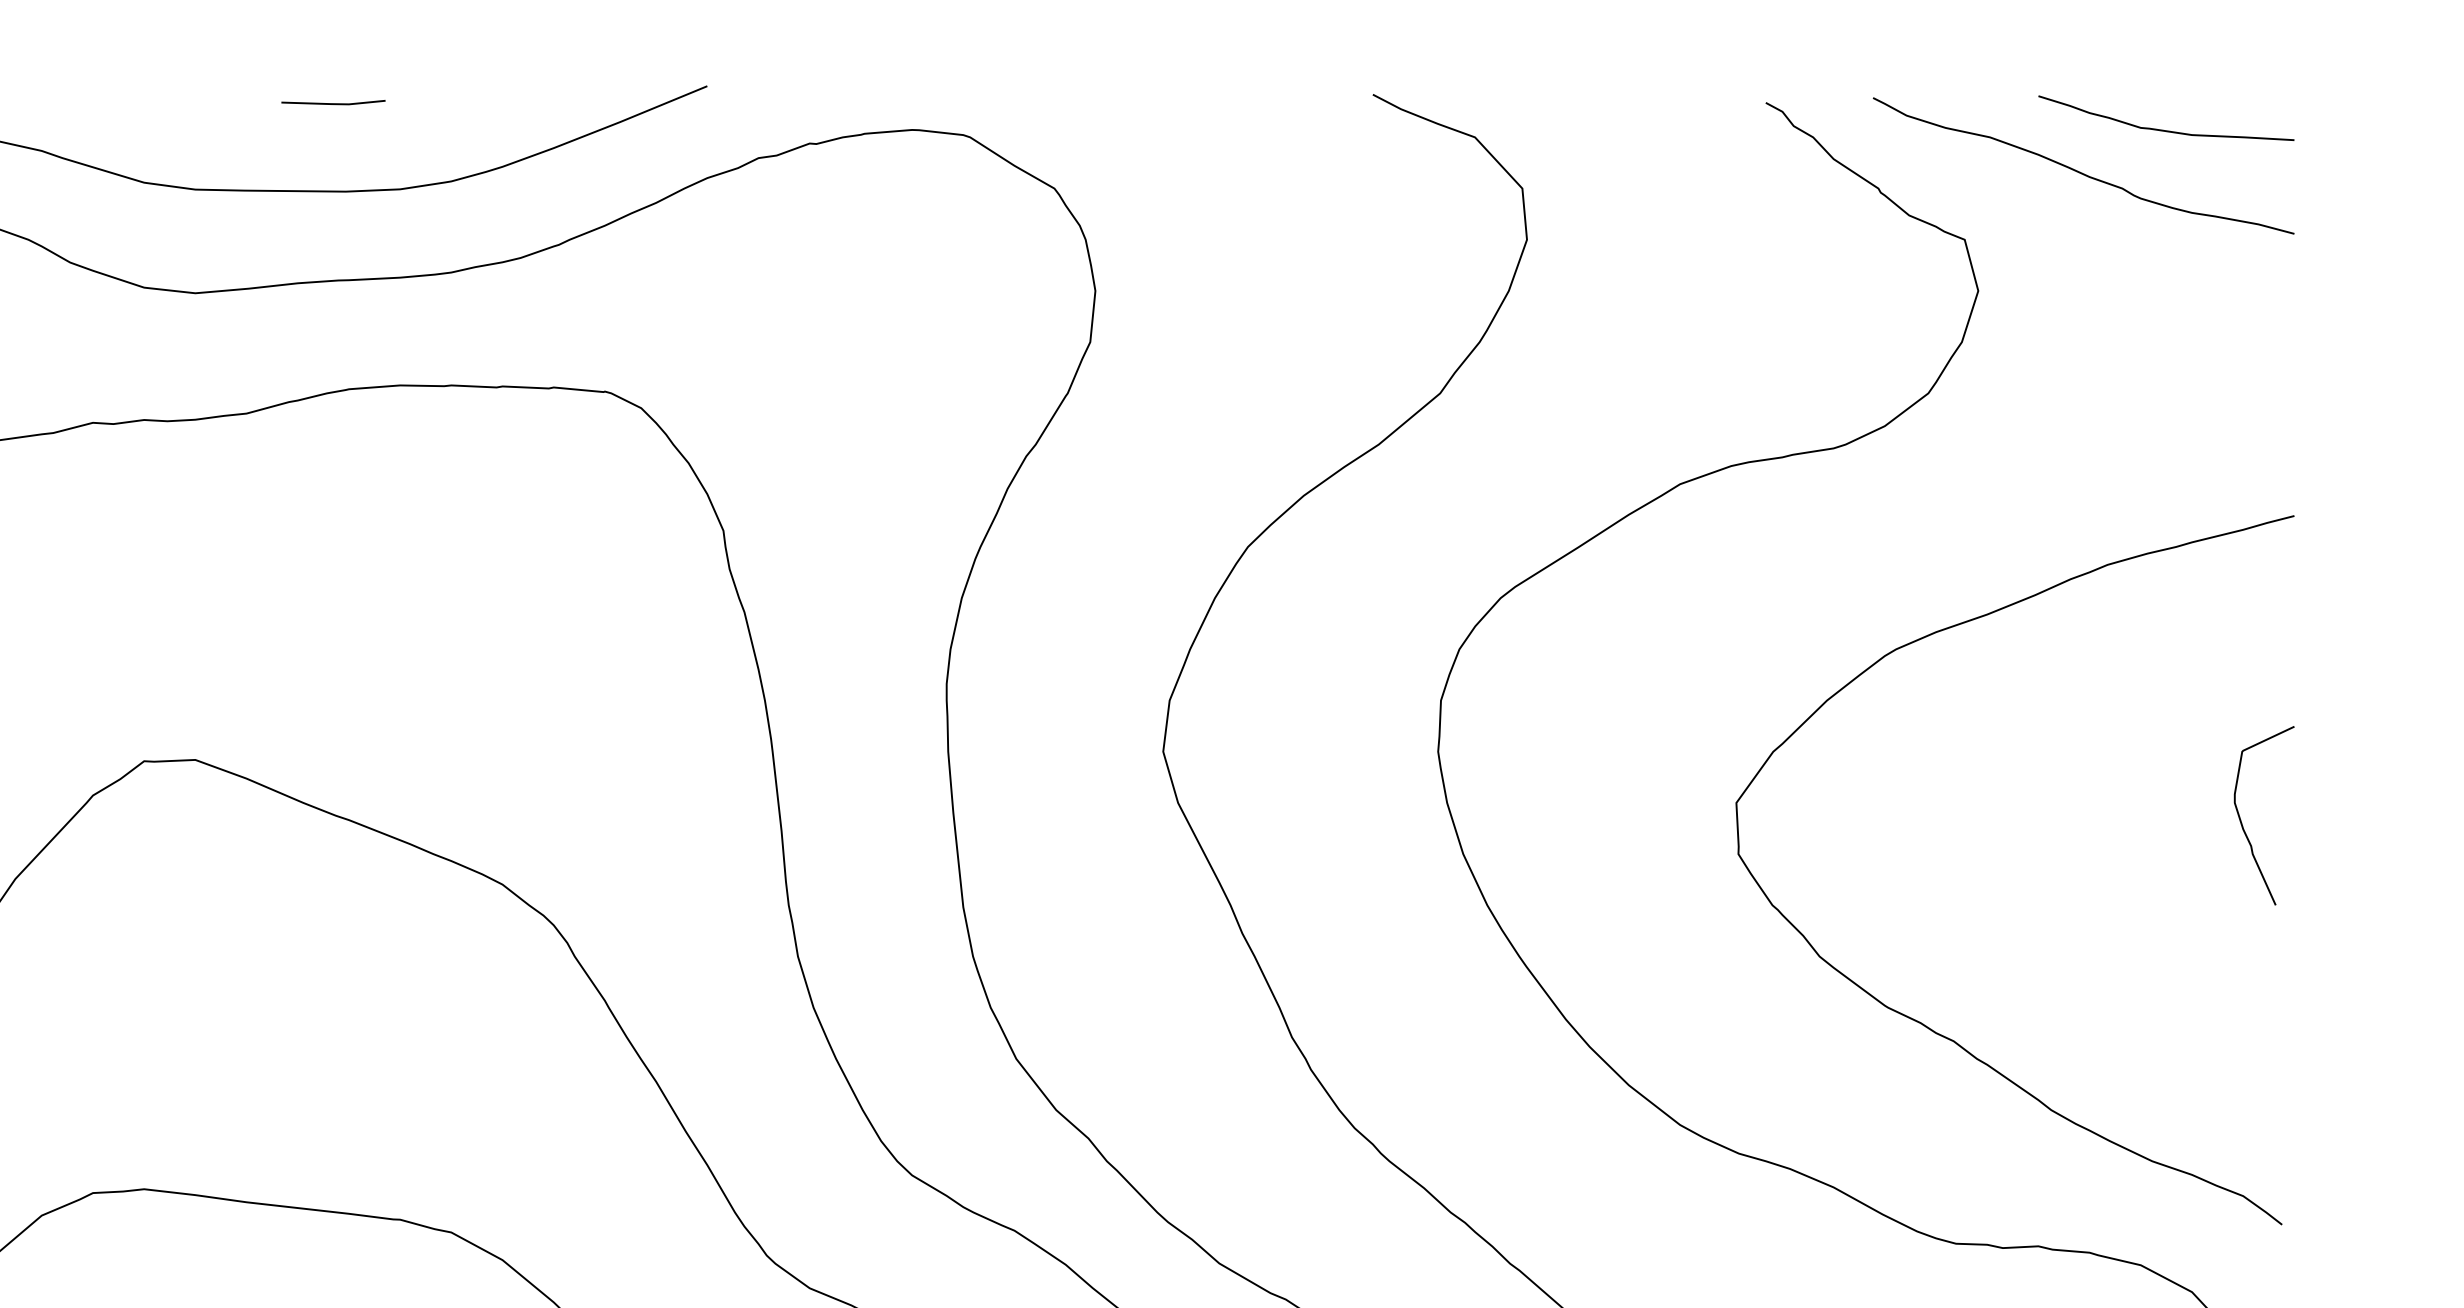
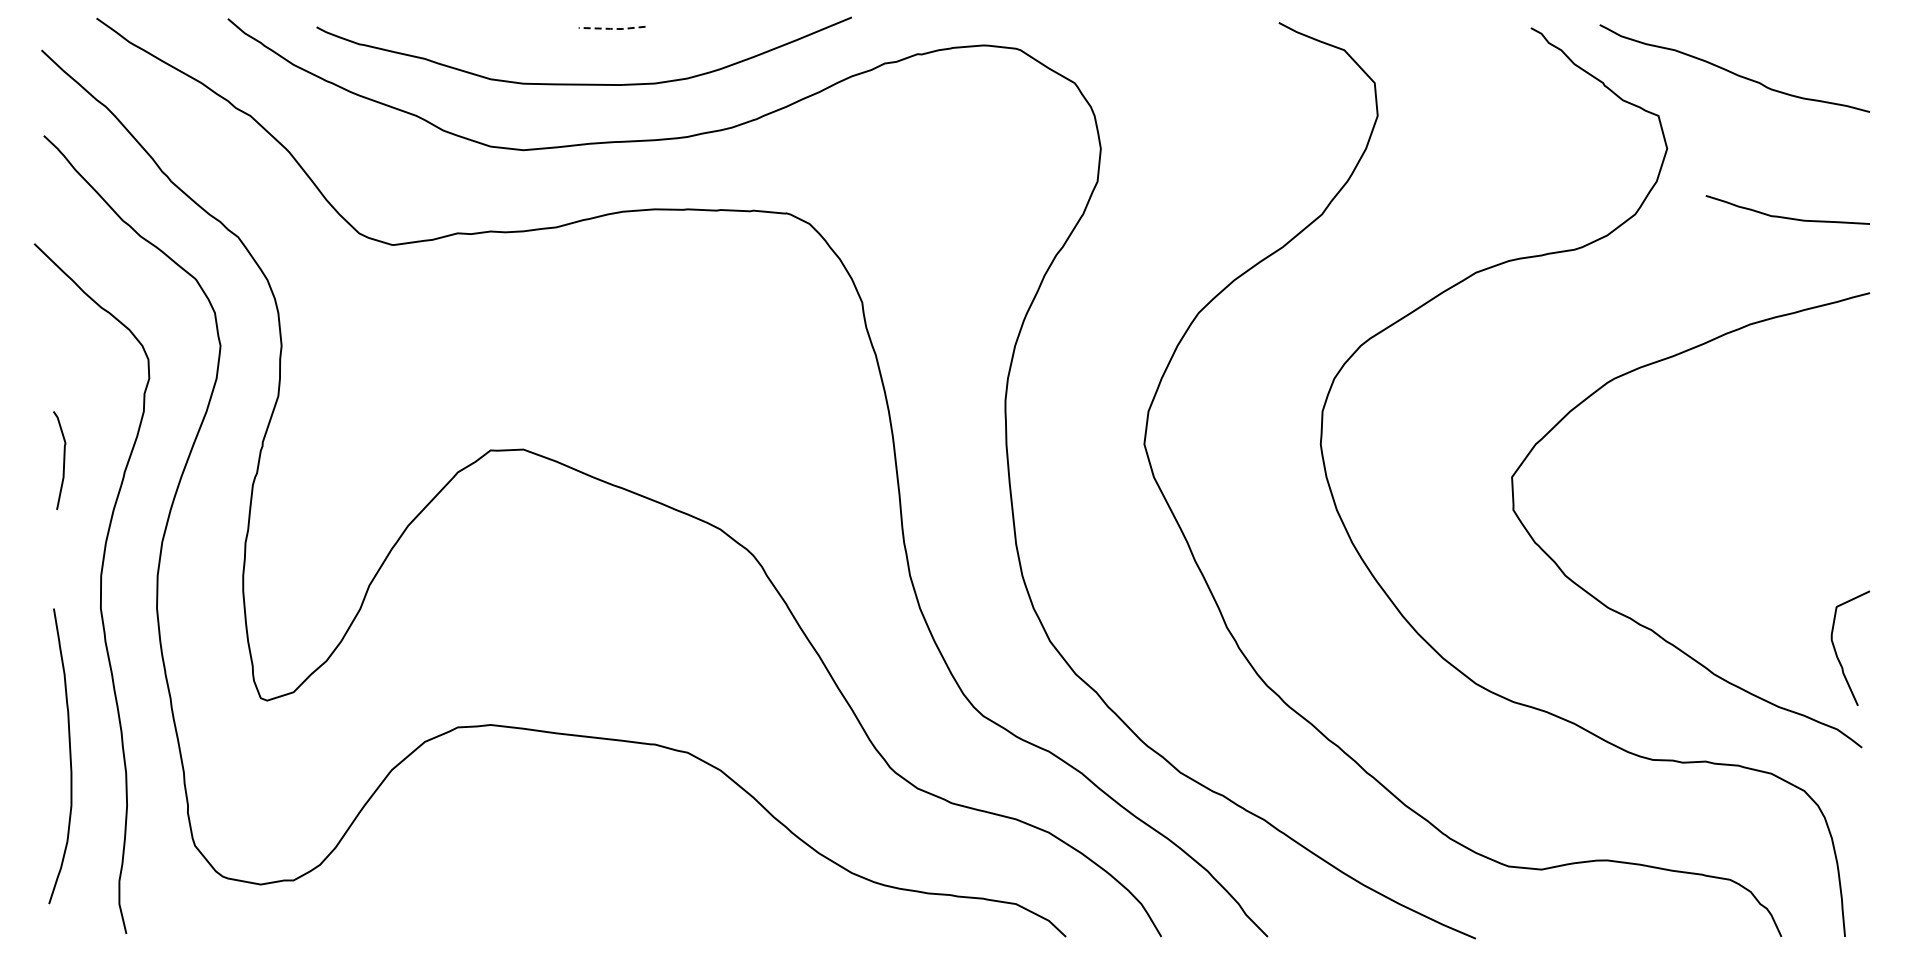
line: (334, 103) -> (612, 28), solid -> dashed
curve: (2161, 128) -> (1784, 216), moved
curve: (2242, 820) -> (1836, 651), moved

